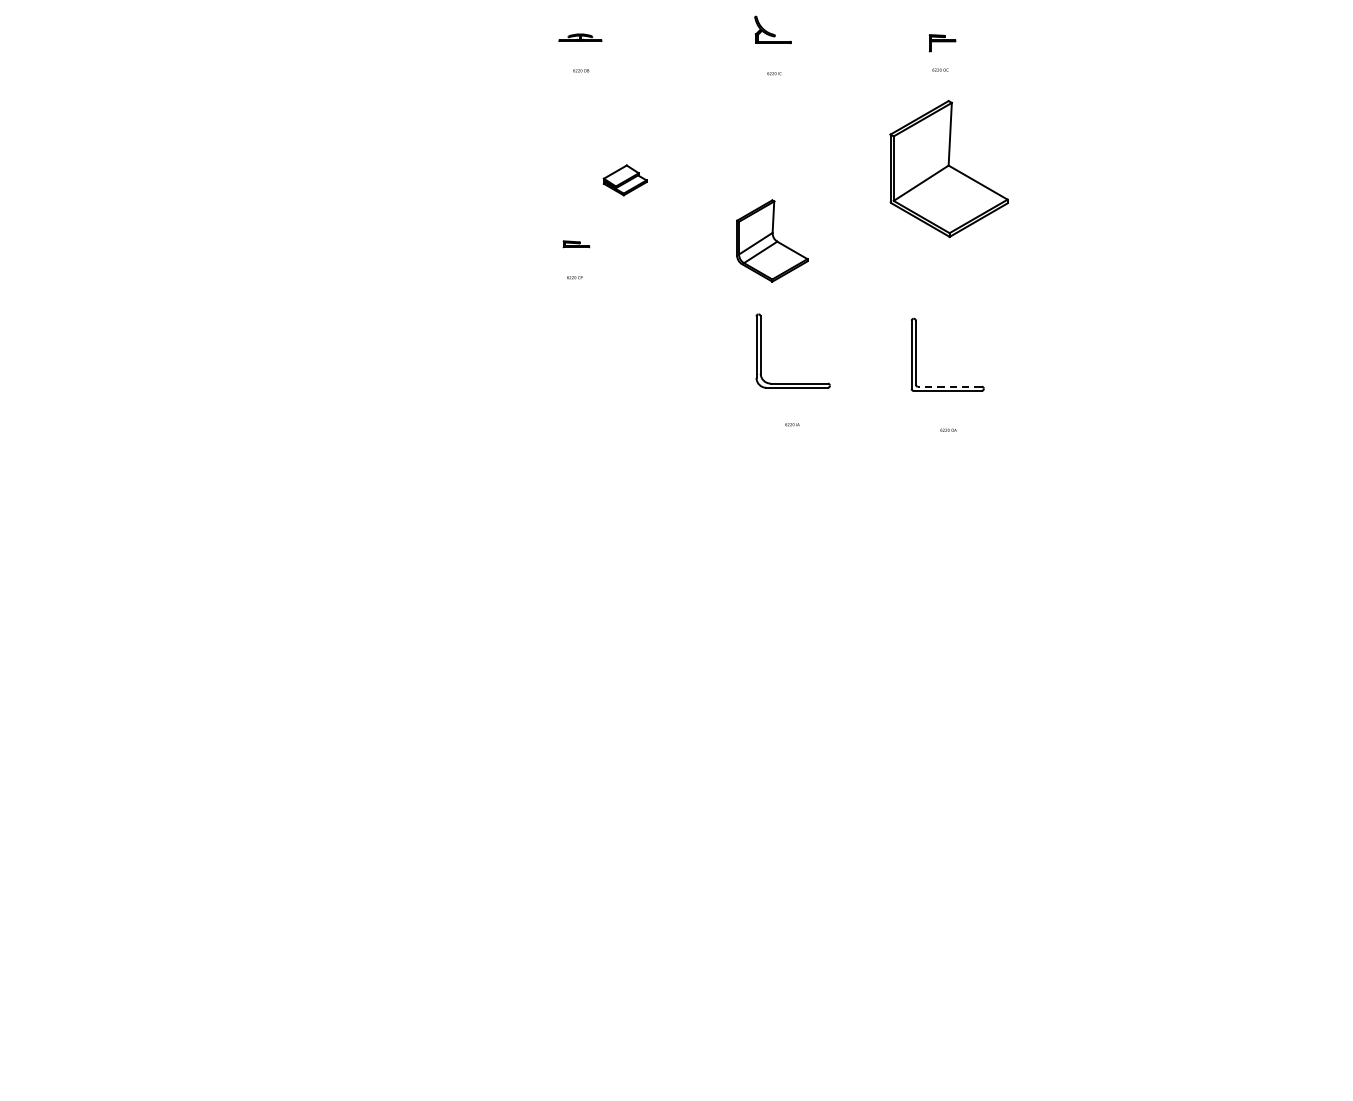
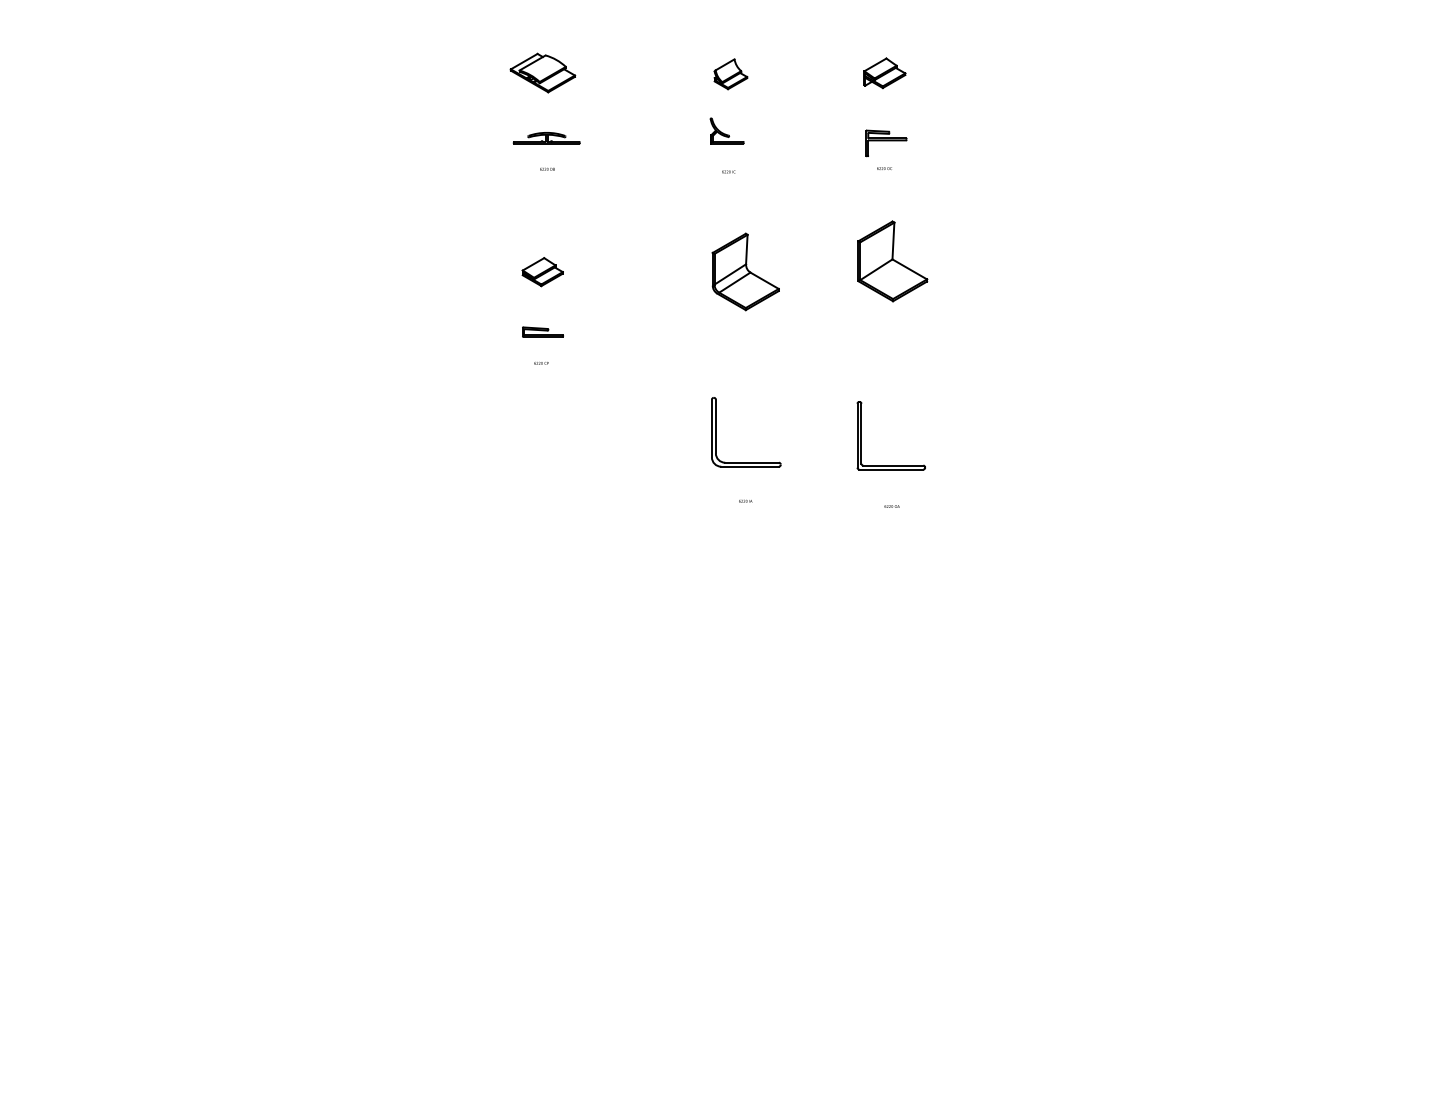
part: (580, 38) -> (546, 138), size x1.67
part: (942, 43) -> (886, 143), size x1.67
part: (948, 169) -> (892, 261), size x0.62
part: (624, 180) -> (542, 272), moved
part: (772, 240) -> (745, 271), moved
part: (575, 243) -> (542, 331), size x1.67
line: (948, 386) -> (892, 465), dashed -> solid

